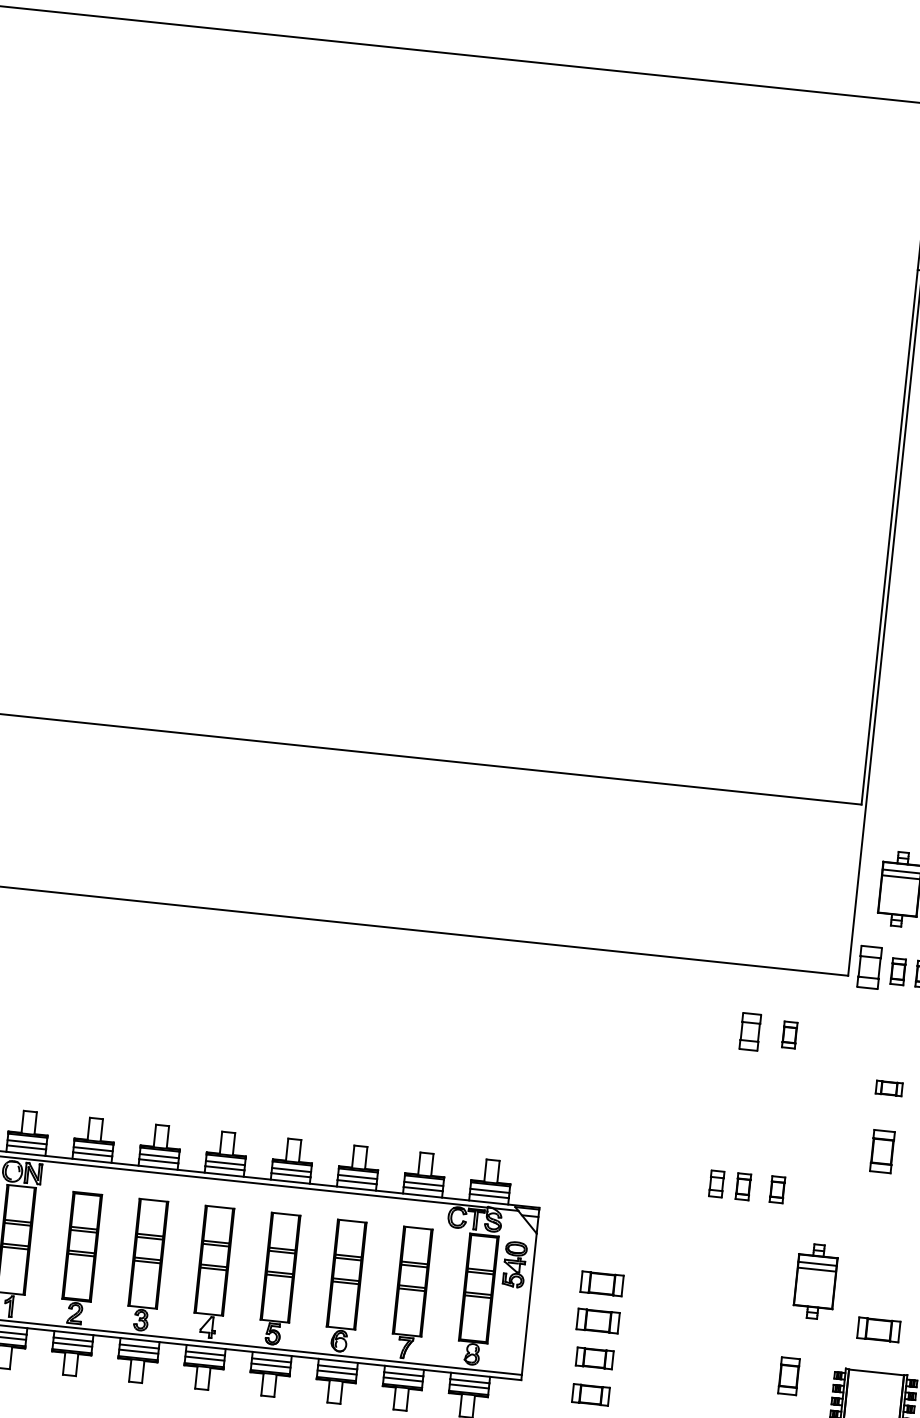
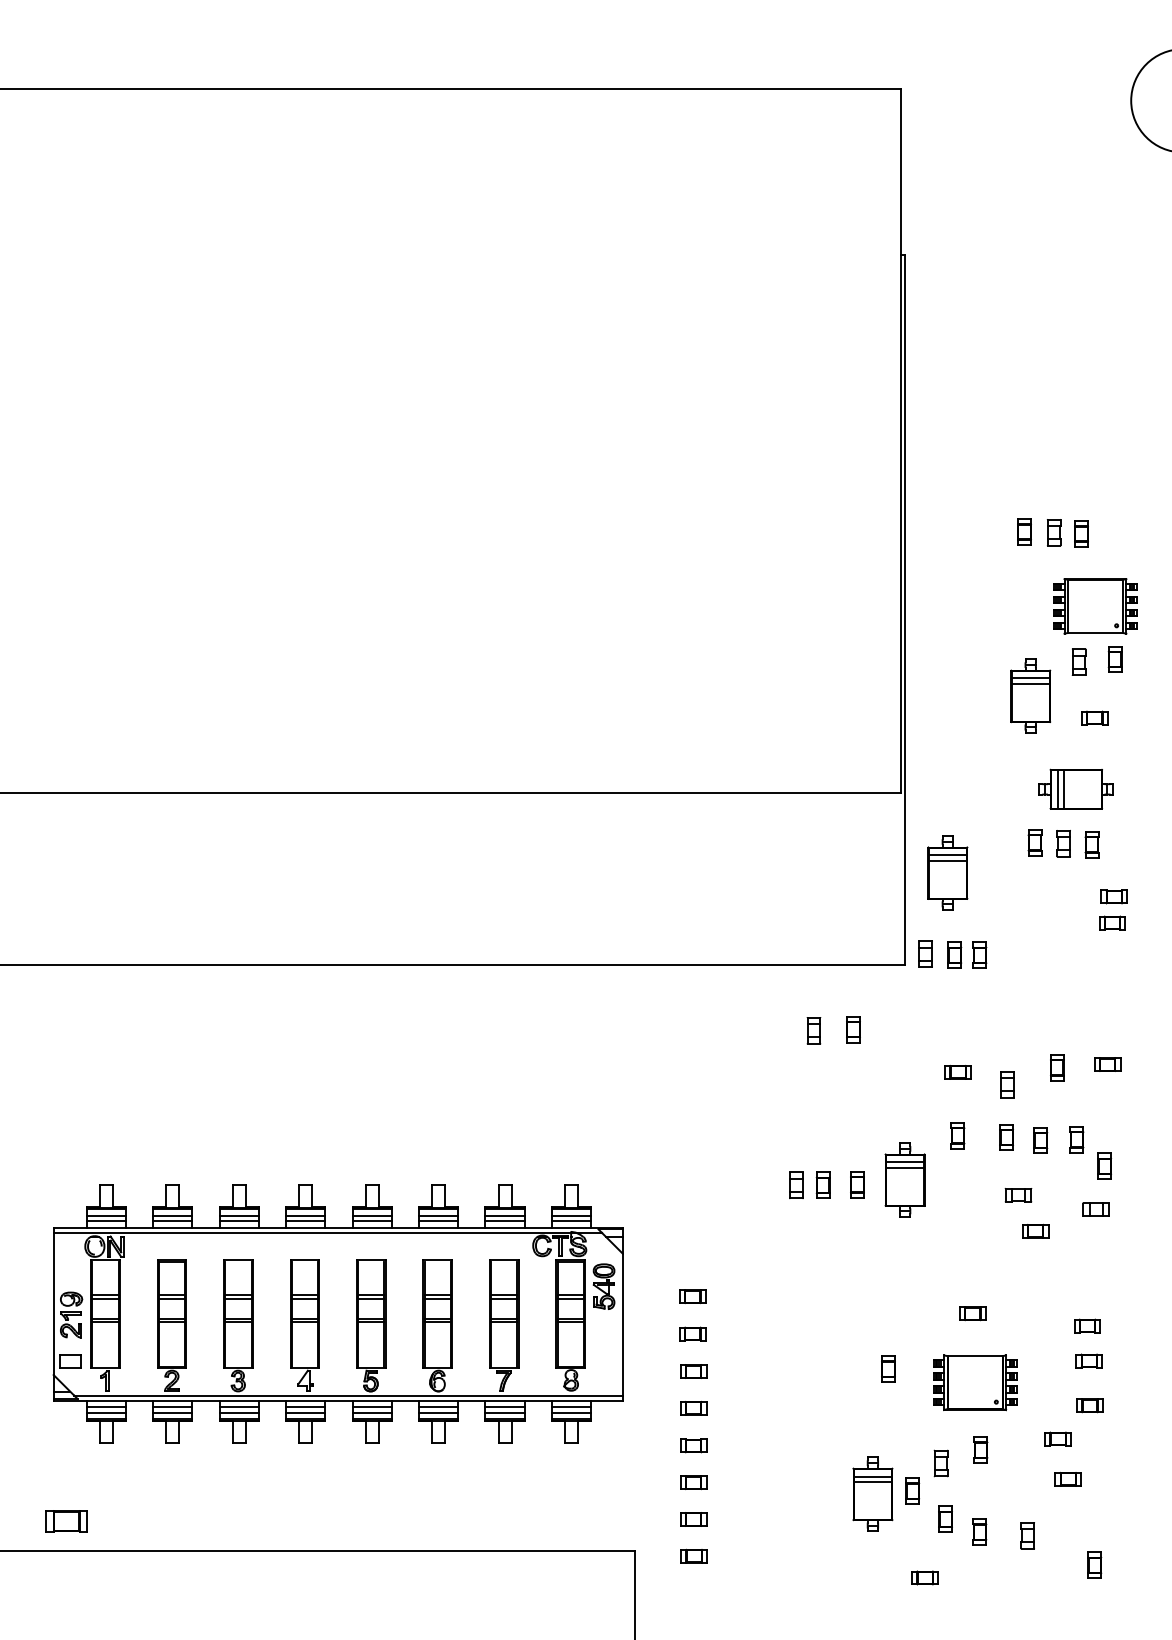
part: (869, 966) -> (925, 953), size x0.62
part: (749, 1031) -> (813, 1030), size x0.71
part: (882, 1151) -> (957, 1135), size x0.62
part: (815, 1280) -> (904, 1179), moved
part: (601, 1283) -> (692, 1296), size x0.62
part: (597, 1320) -> (692, 1333), size x0.62
part: (878, 1329) -> (972, 1313), size x0.62
part: (594, 1358) -> (693, 1371), size x0.71
part: (789, 1375) -> (888, 1368), size x0.71
part: (591, 1395) -> (693, 1408), size x0.71

